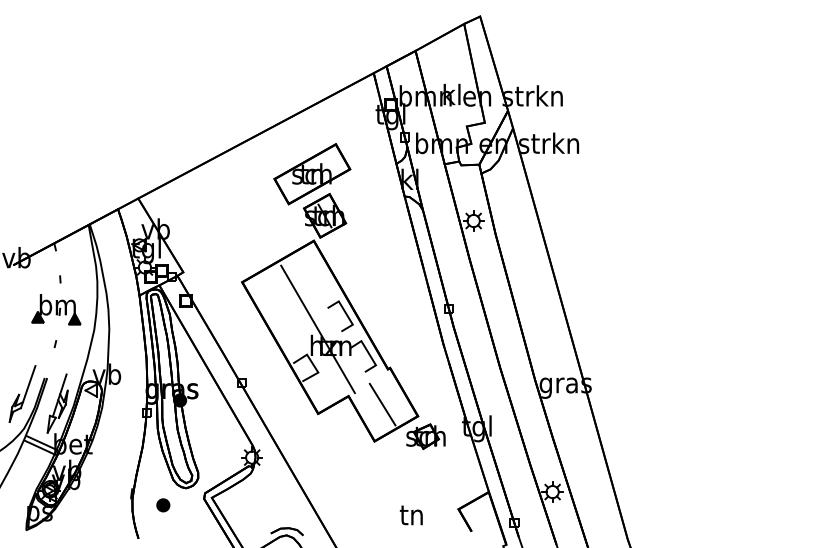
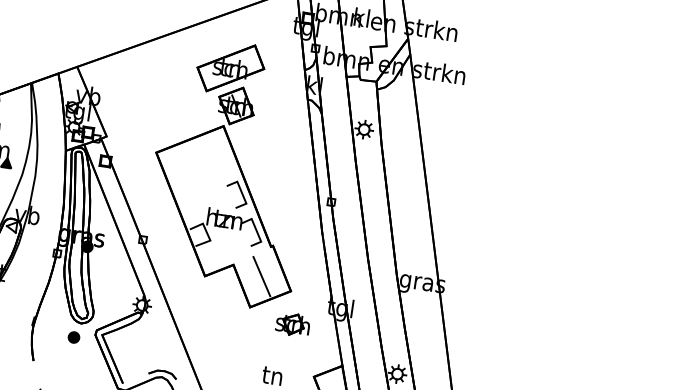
line: (317, 329) -> (215, 203), removed
part: (425, 436) -> (292, 324), moved
part: (163, 505) -> (74, 337), moved

